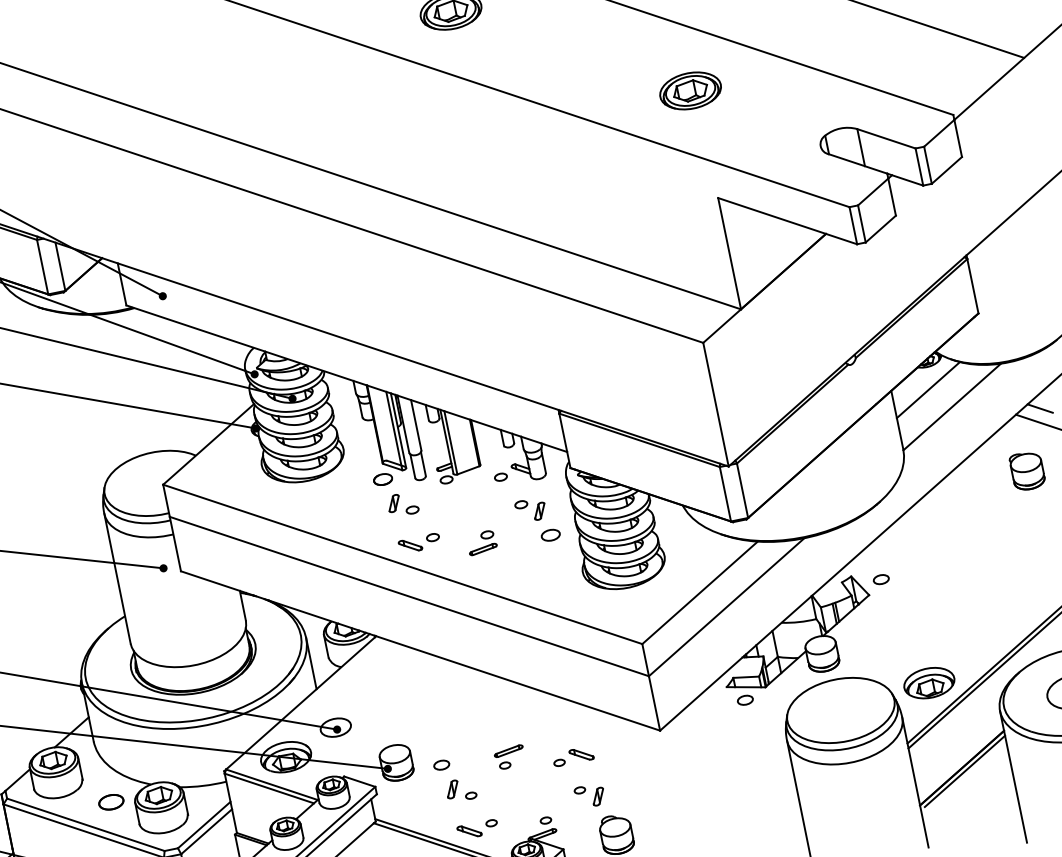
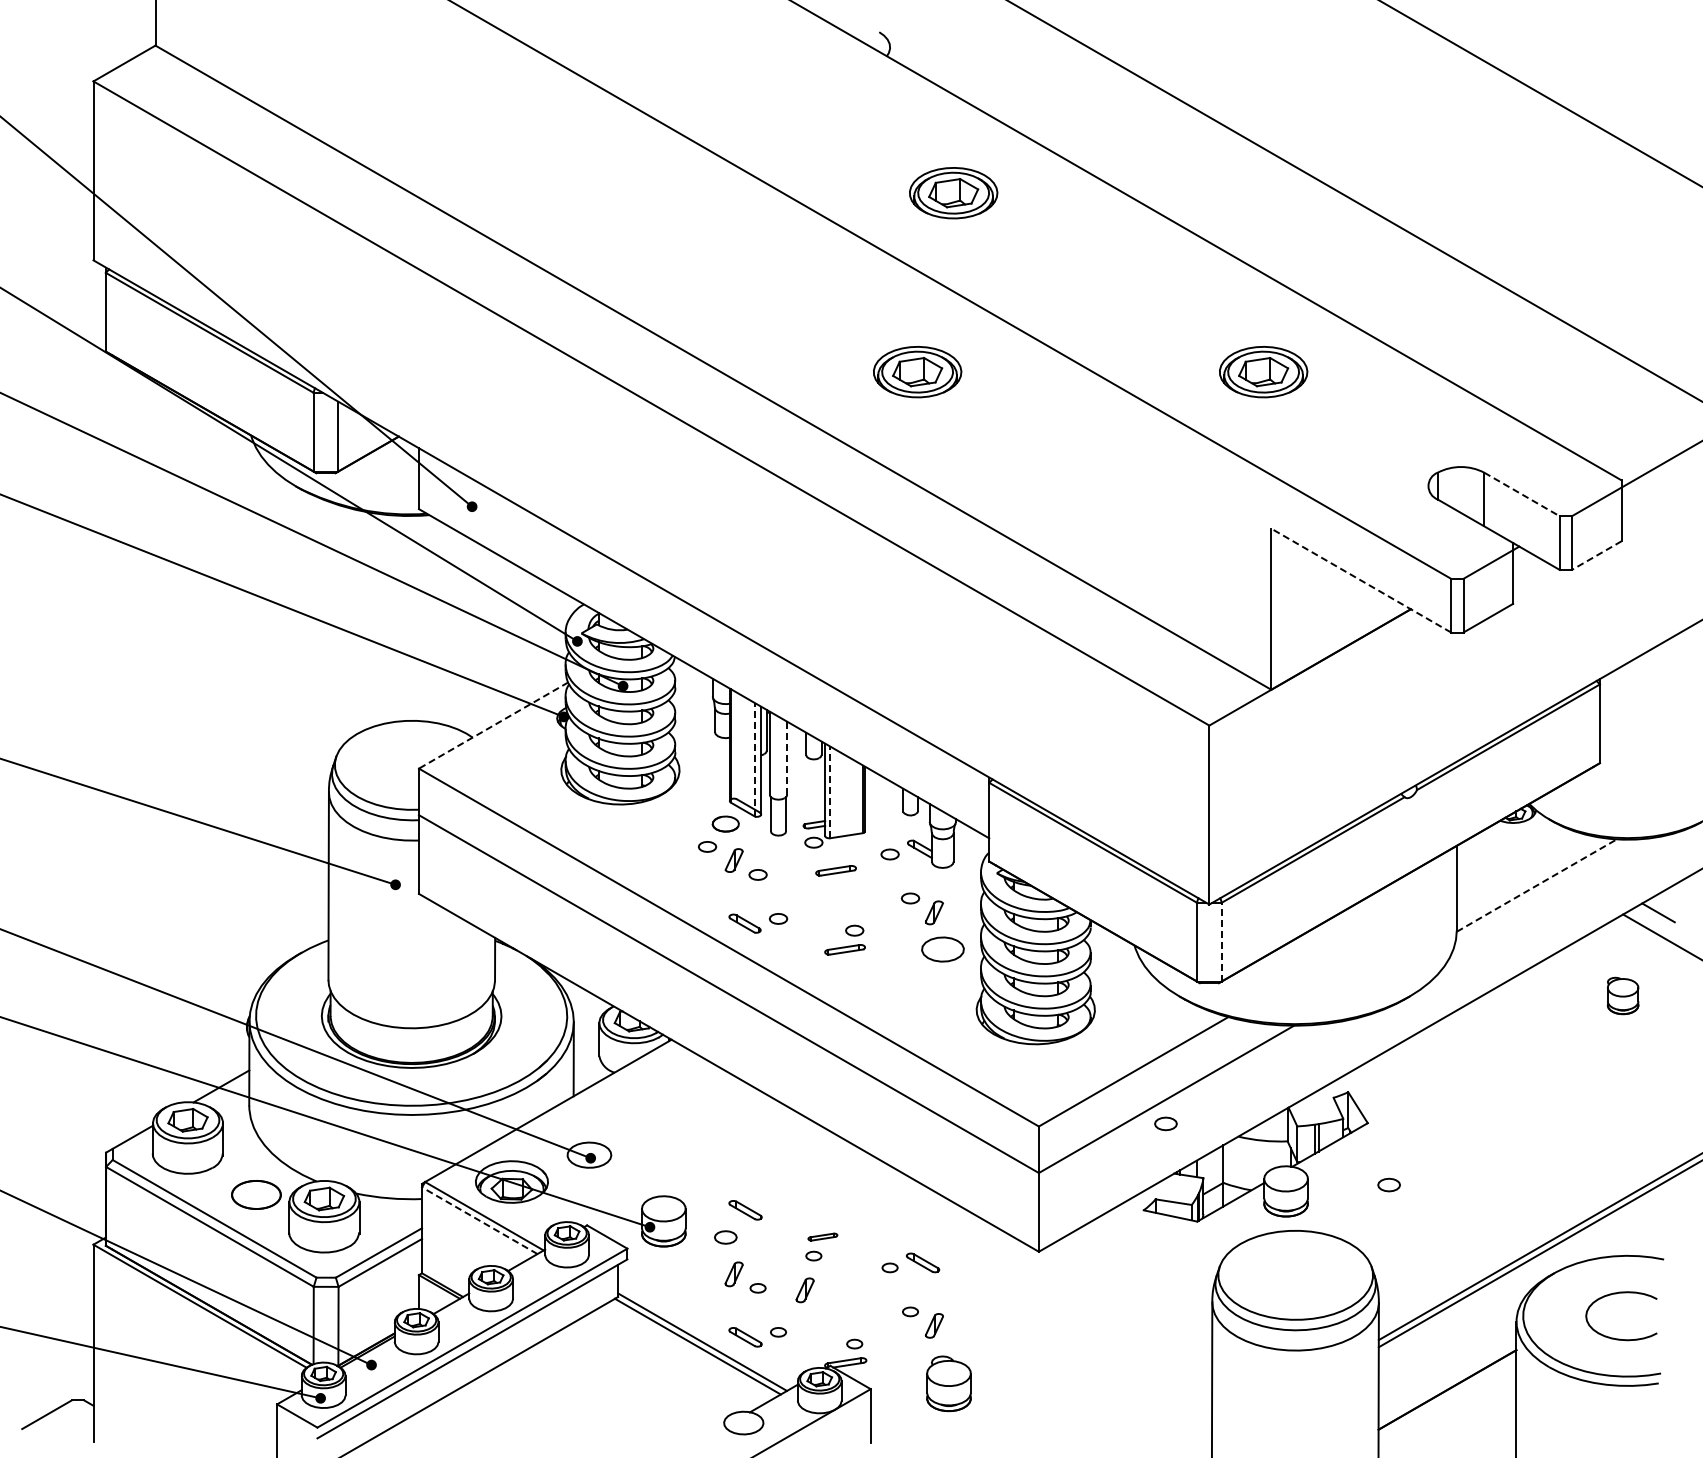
line: (886, 138) -> (1521, 494), solid -> dashed
part: (451, 140) -> (917, 372), added
line: (946, 170) -> (1596, 555), solid -> dashed
line: (787, 221) -> (1361, 580), solid -> dashed
line: (928, 390) -> (1508, 855), removed
line: (952, 406) -> (1537, 885), solid -> dashed
line: (416, 424) -> (787, 757), solid -> dashed
line: (394, 430) -> (755, 759), solid -> dashed
line: (450, 442) -> (830, 792), solid -> dashed
line: (208, 444) -> (493, 725), solid -> dashed
part: (1027, 470) -> (1622, 995), size x0.7
line: (742, 490) -> (1221, 941), solid -> dashed
part: (465, 496) -> (835, 870), added
part: (373, 497) -> (707, 846), added
part: (550, 534) -> (942, 948), size x1.6
part: (880, 579) -> (1388, 1184), moved
part: (929, 683) -> (1426, 1262), removed
part: (745, 700) -> (1165, 1123), moved
part: (451, 743) -> (745, 1210), added
part: (508, 750) -> (822, 1236), size x0.7
line: (964, 771) -> (1450, 1395), removed
line: (269, 788) -> (479, 1220), solid -> dashed
part: (503, 790) -> (804, 1290), added
part: (111, 802) -> (256, 1194), size x1.4

